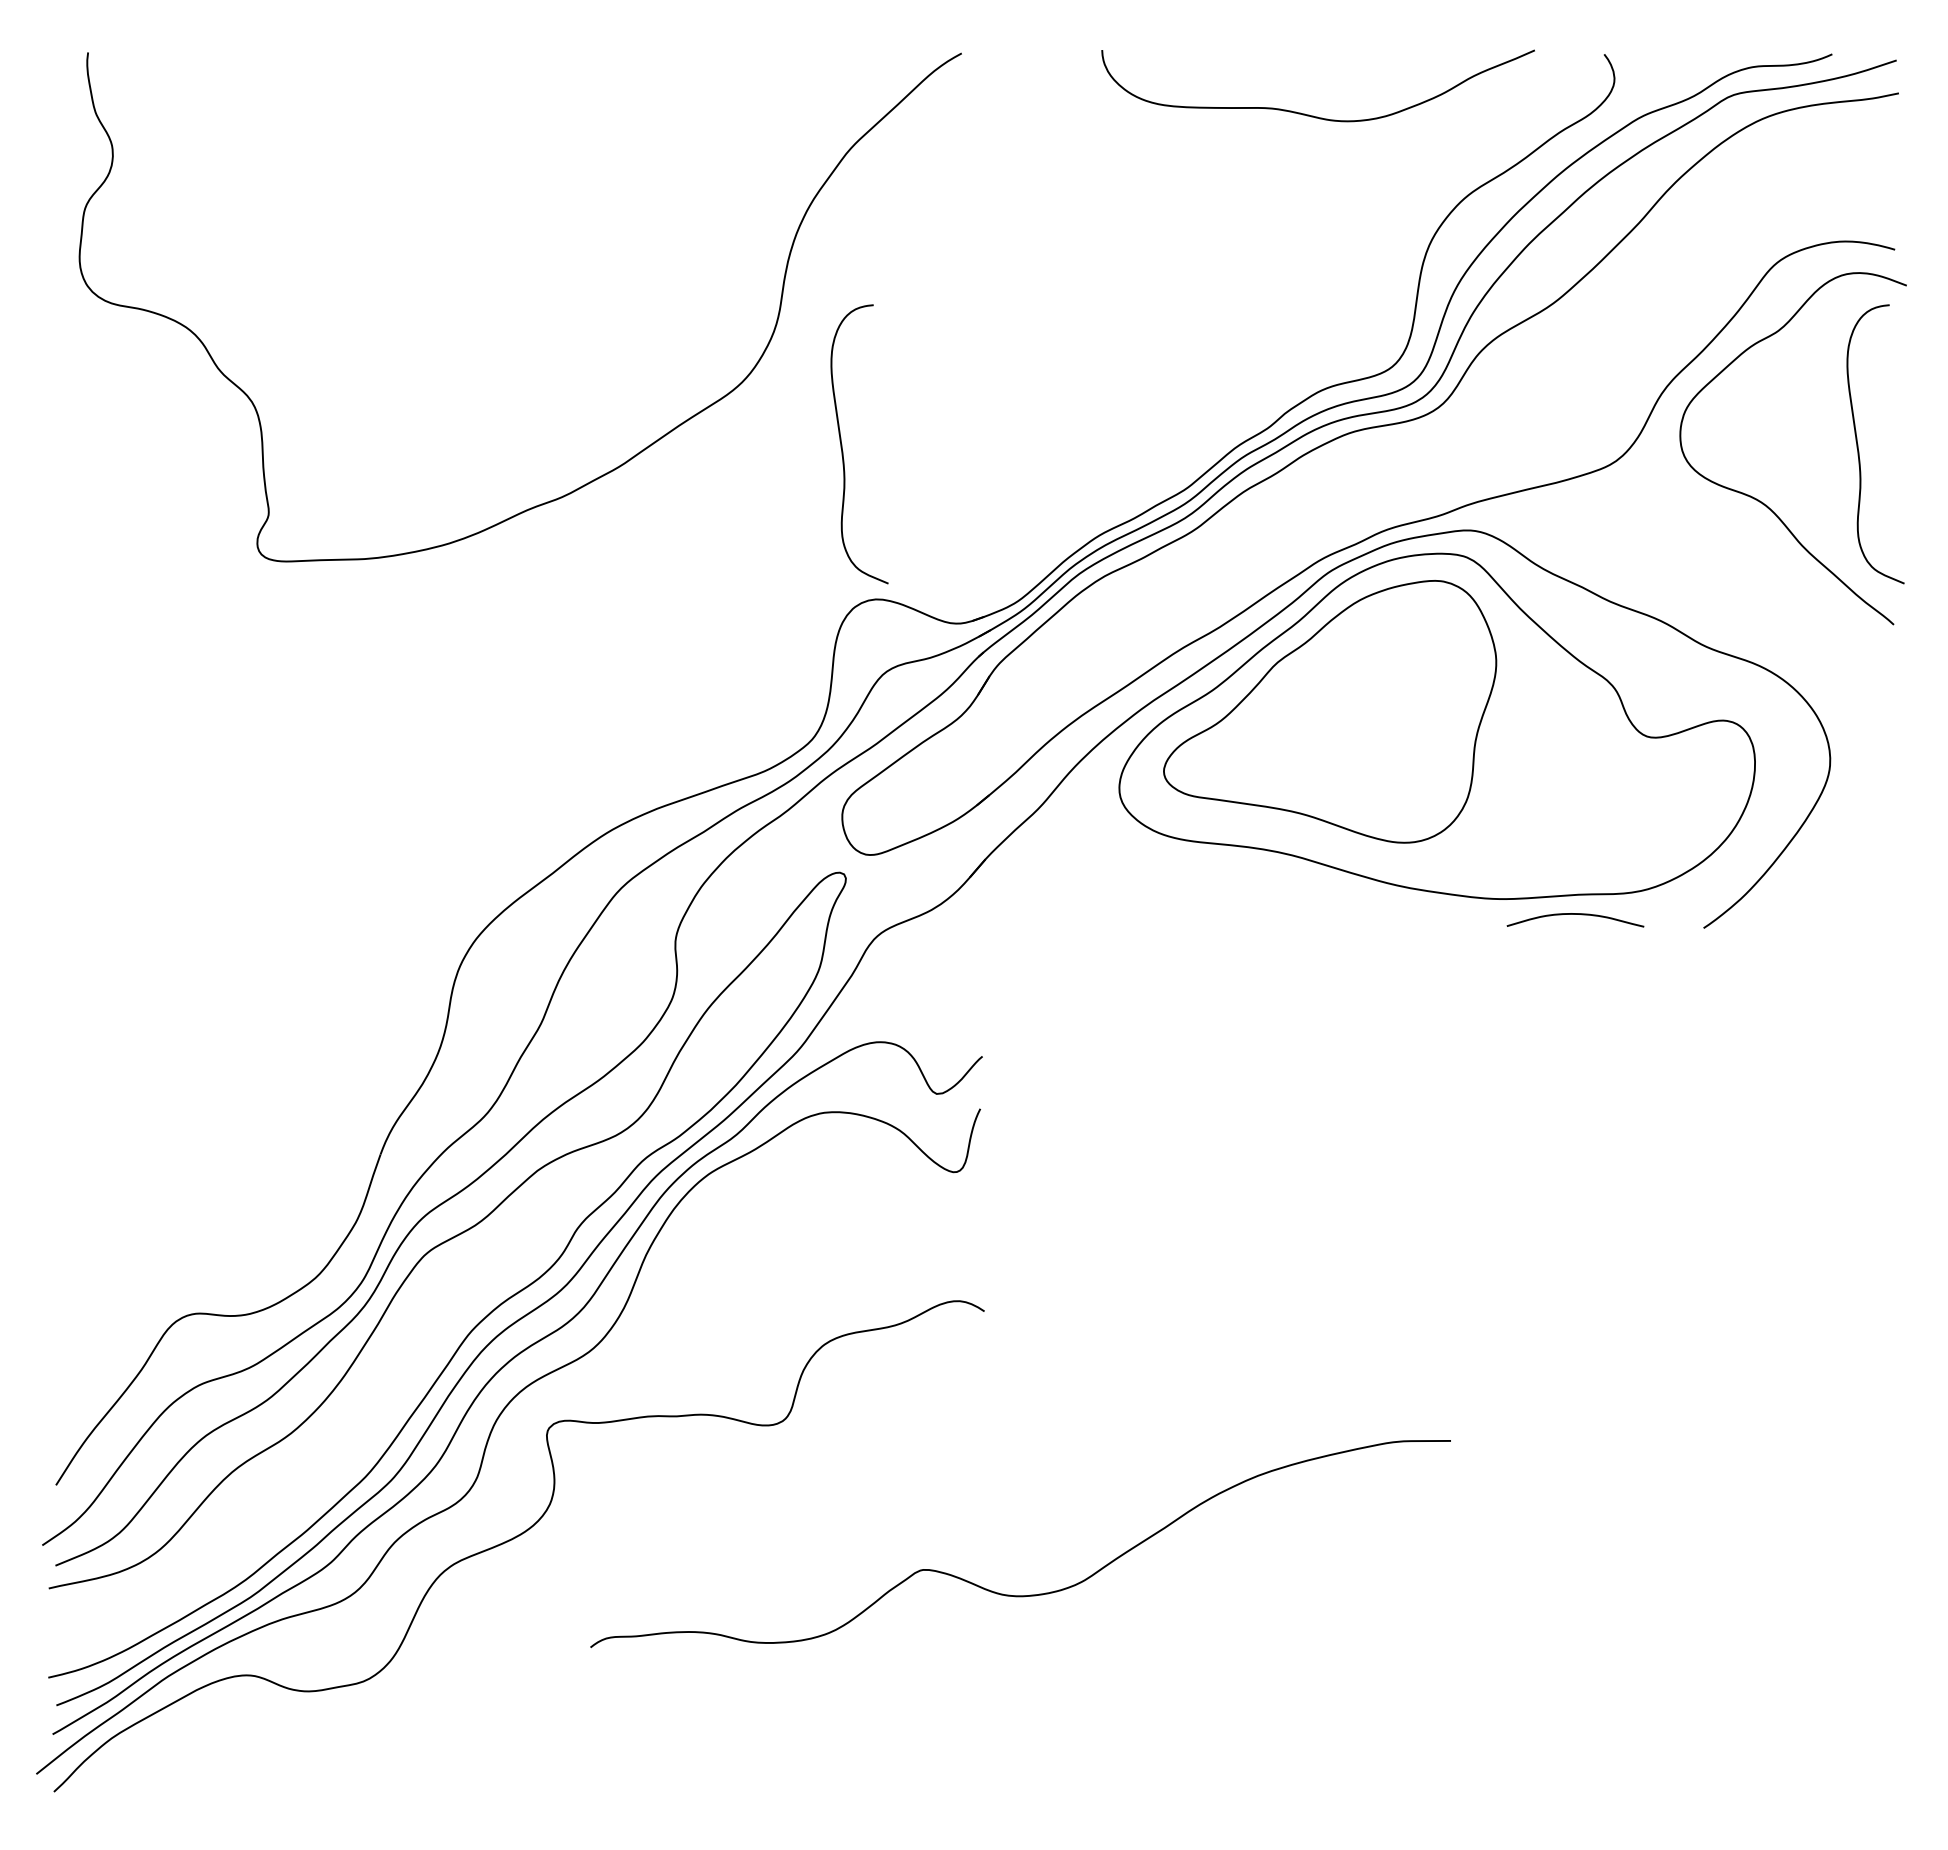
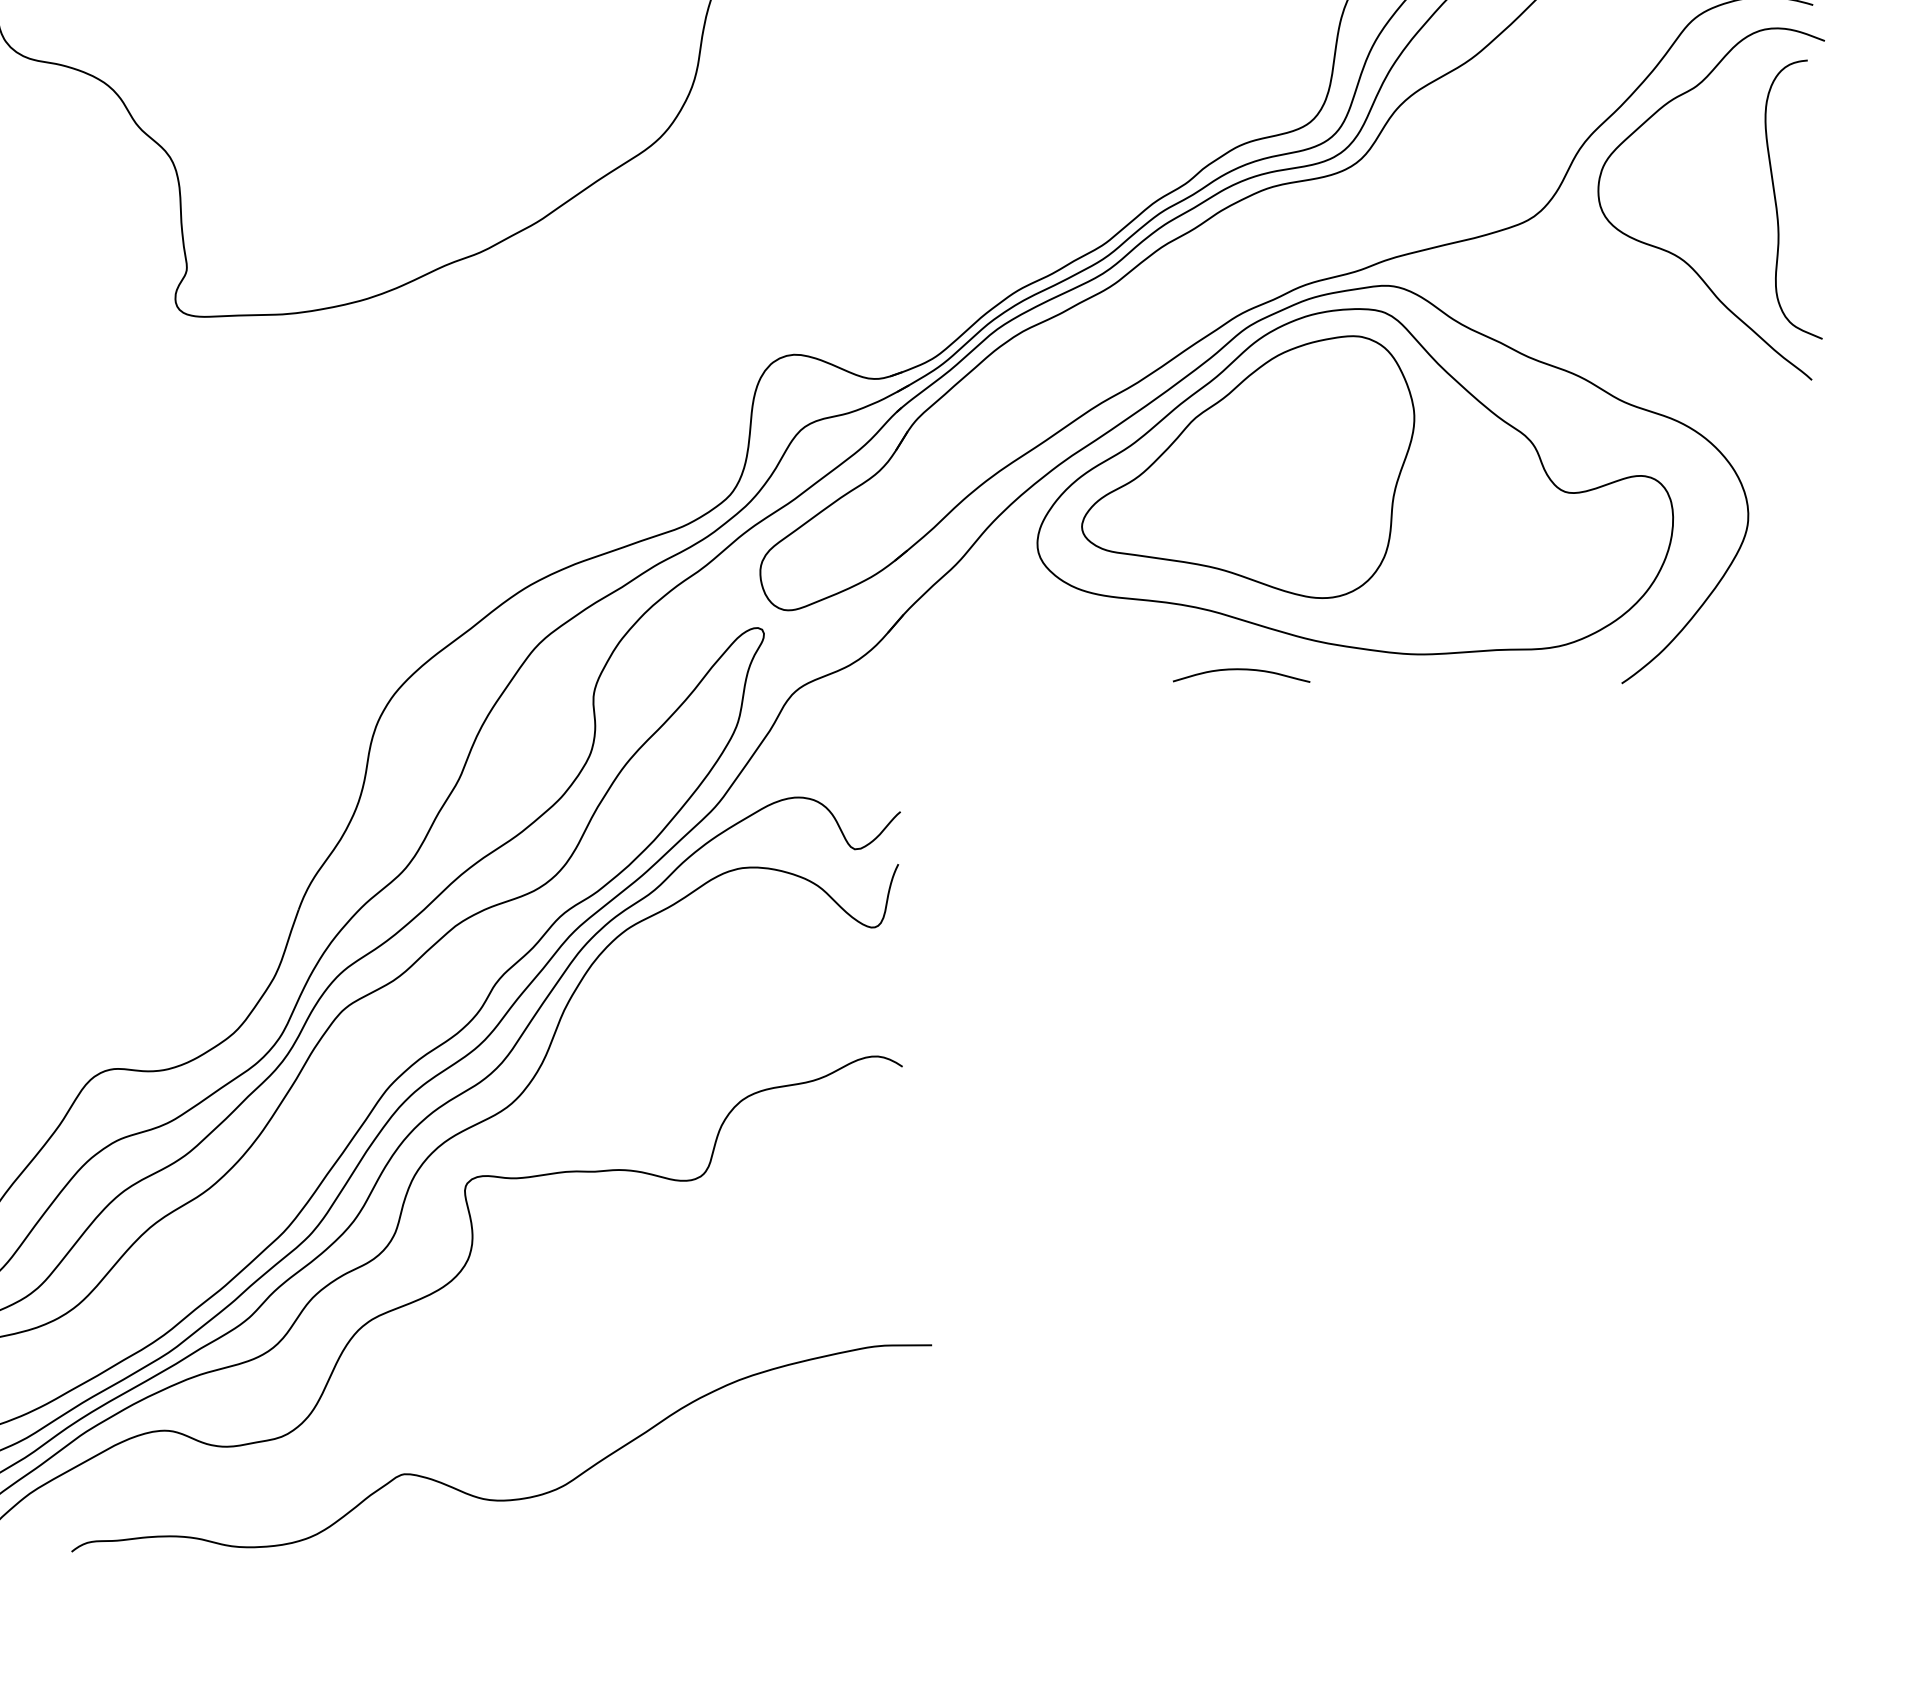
curve: (842, 444) -> (760, 199), removed
curve: (1575, 914) -> (1241, 669), moved
curve: (1030, 1594) -> (511, 1498), moved

